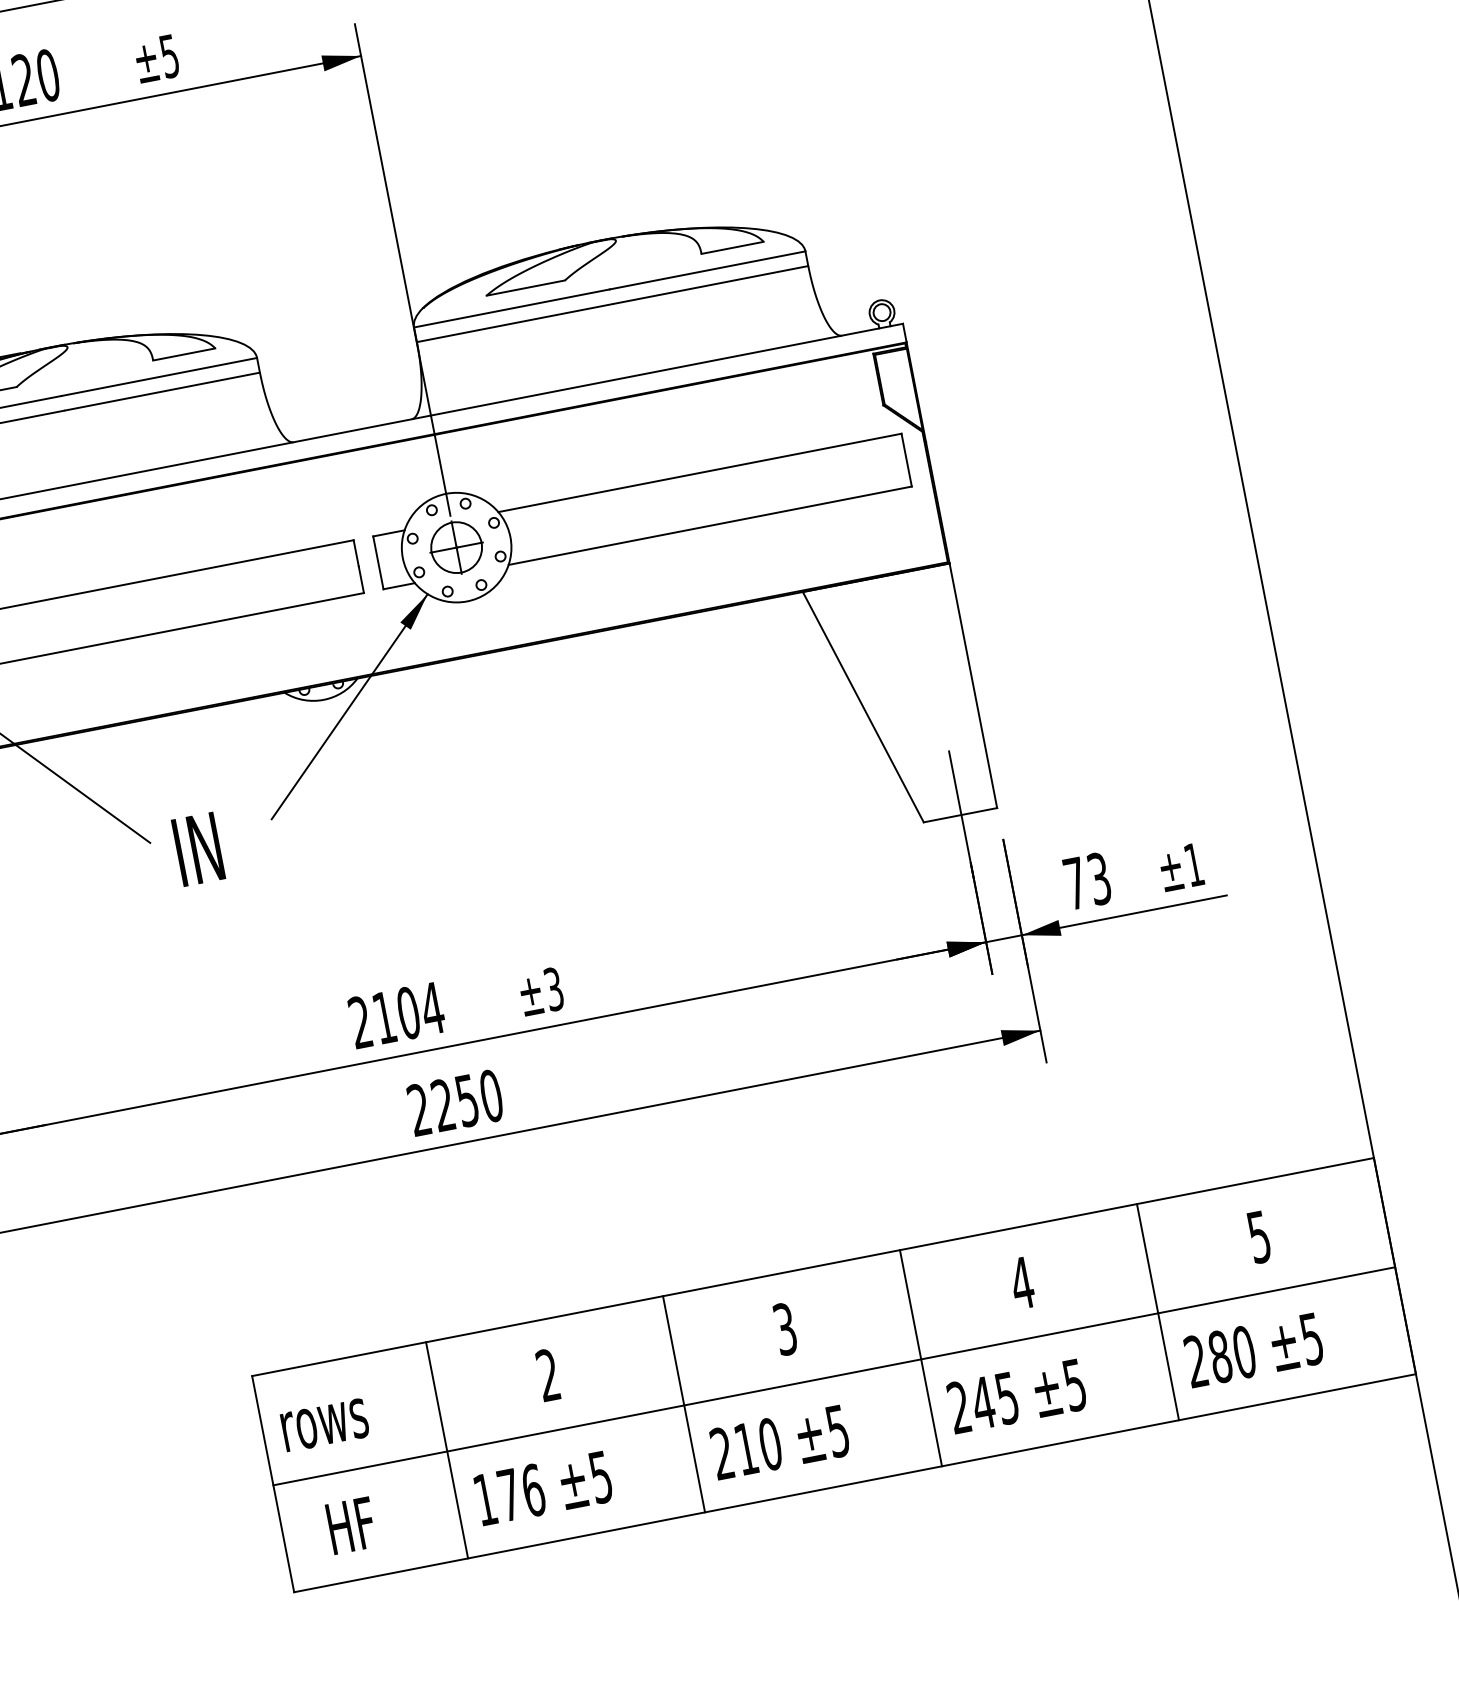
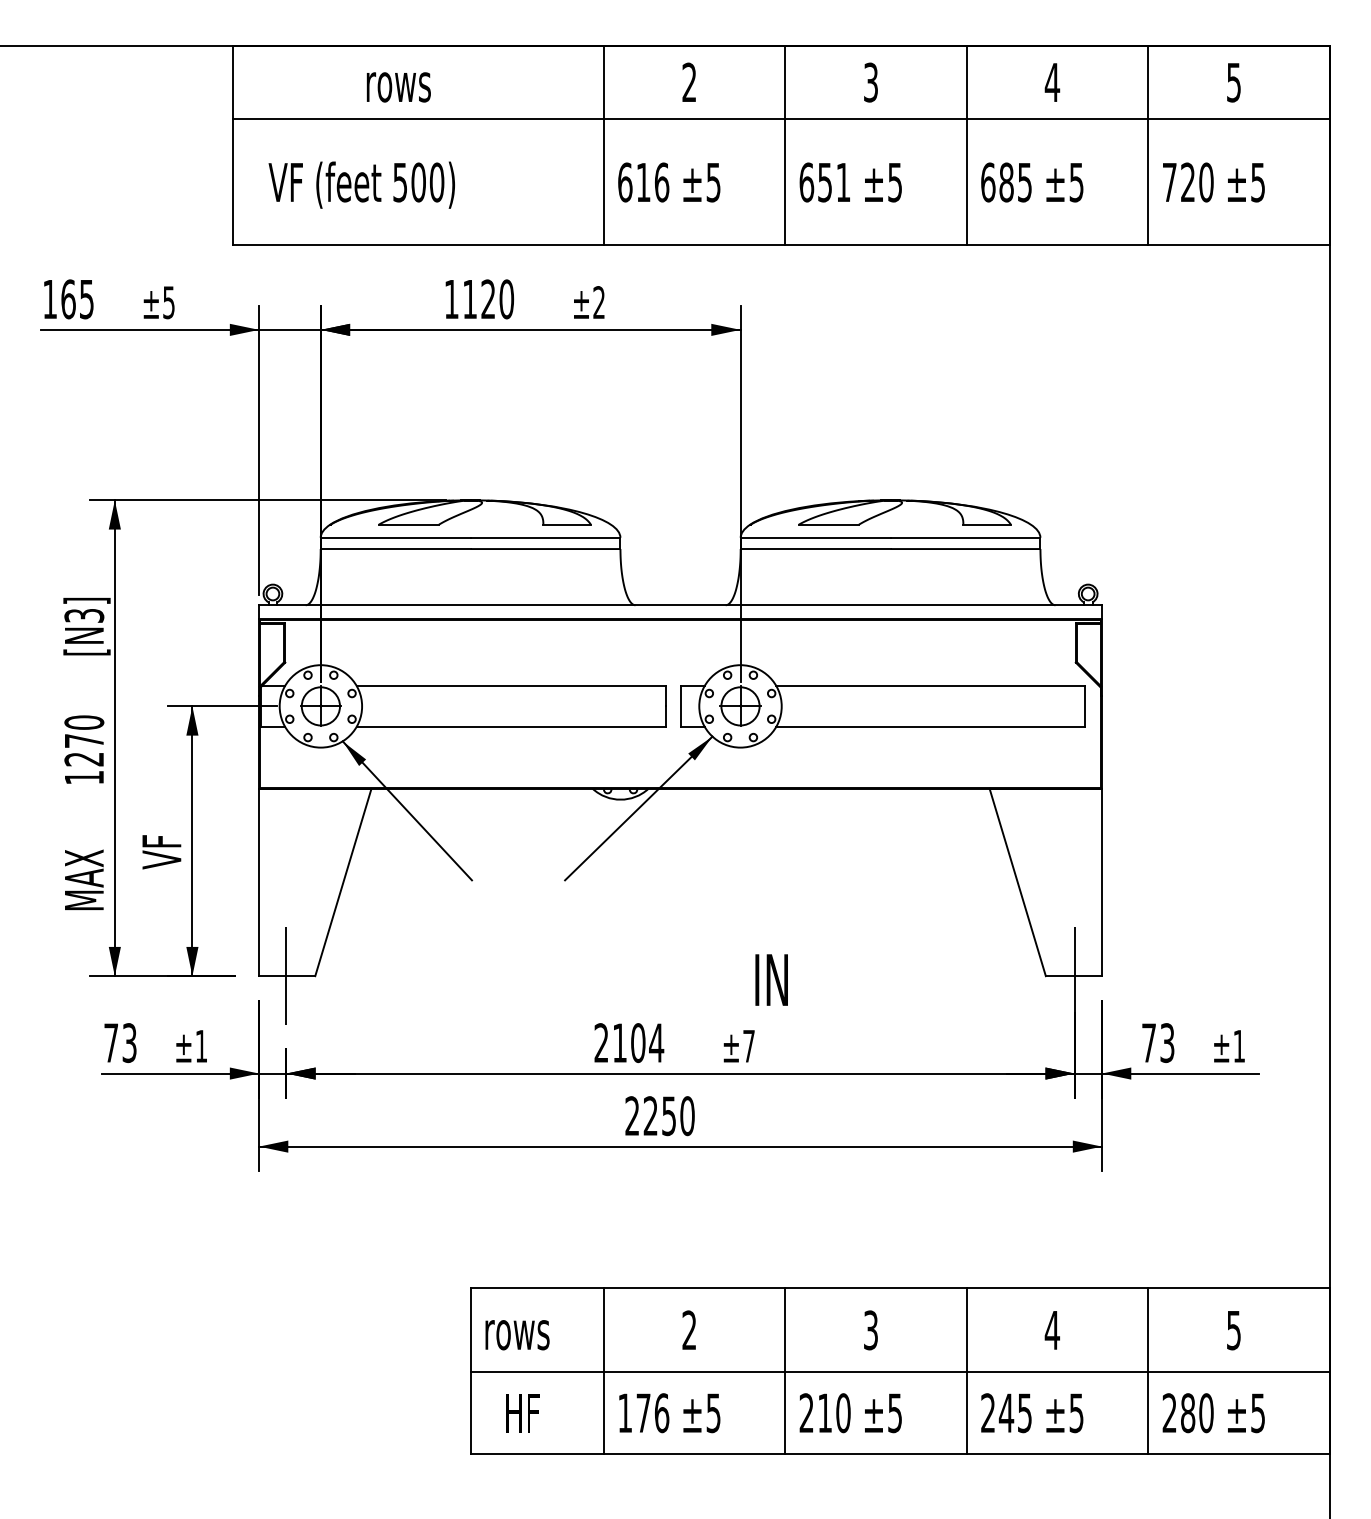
text: (168, 56) -> (598, 302), ±5 -> ±2
text: (198, 848) -> (771, 979), moved
text: (553, 988) -> (748, 1045), ±3 -> ±7

